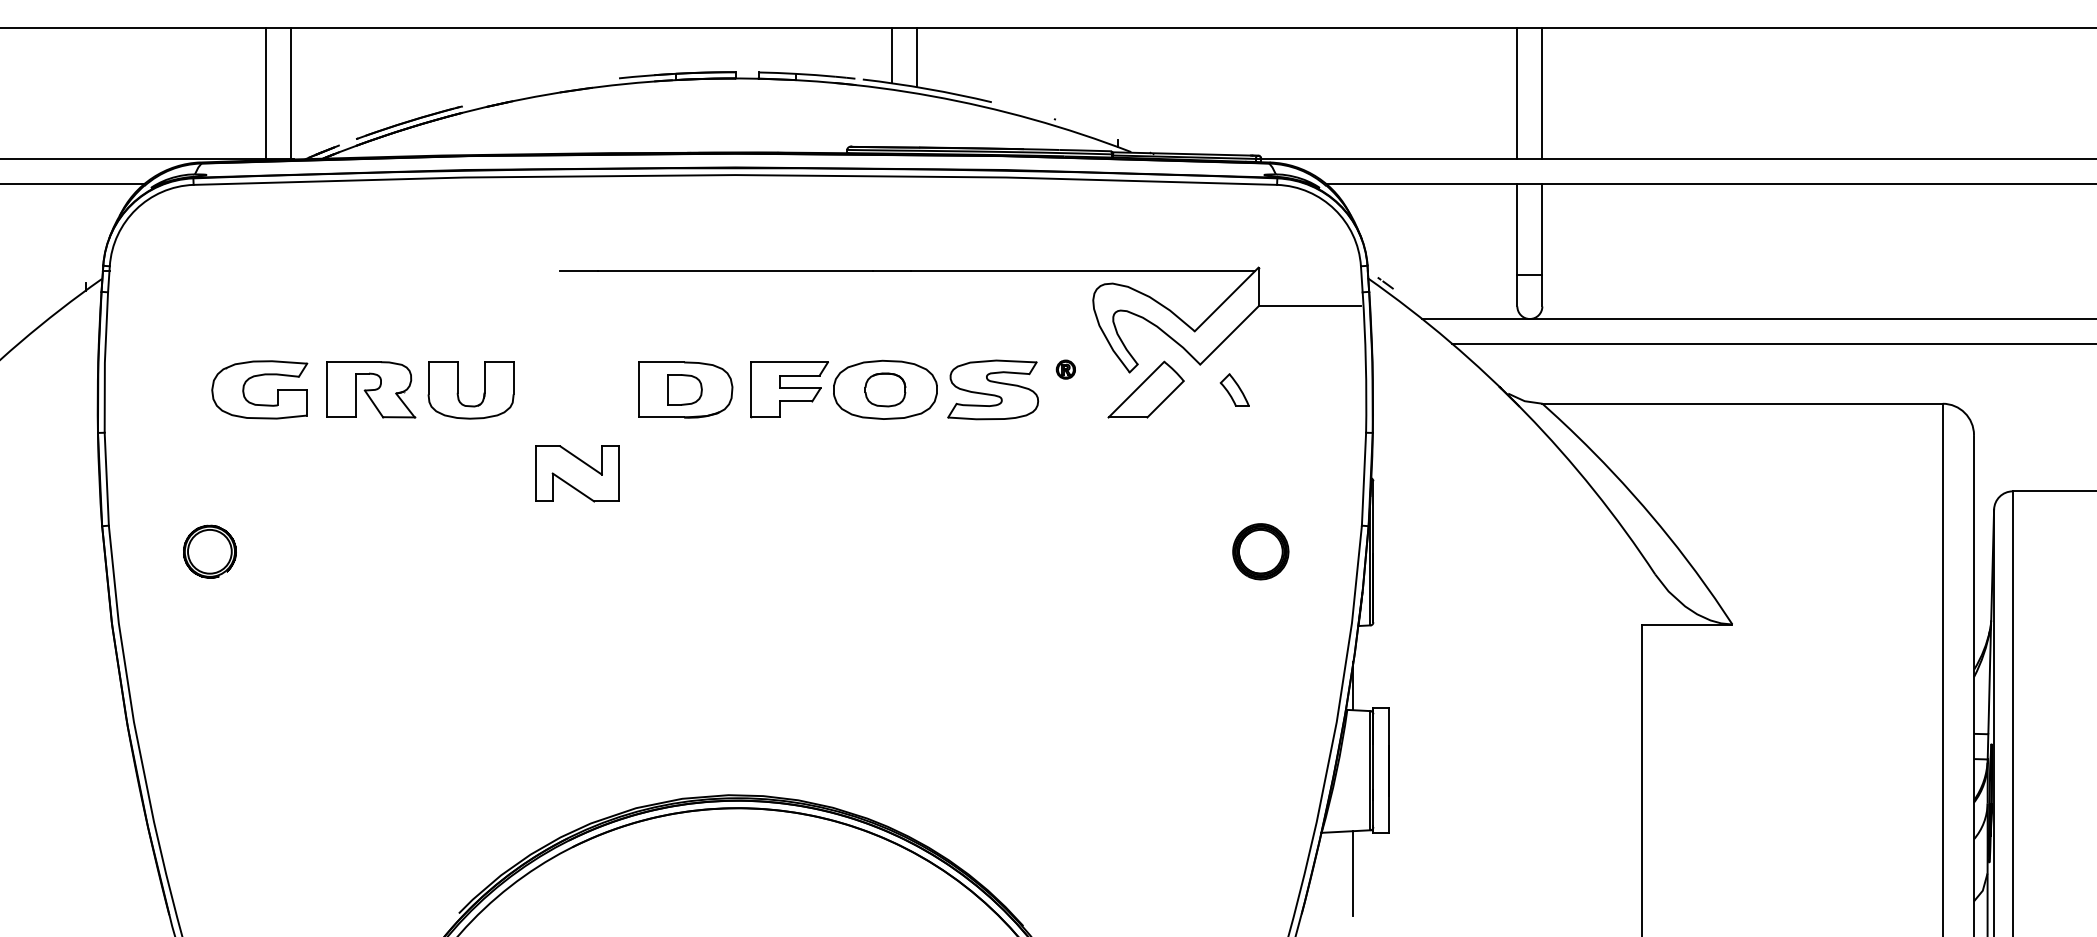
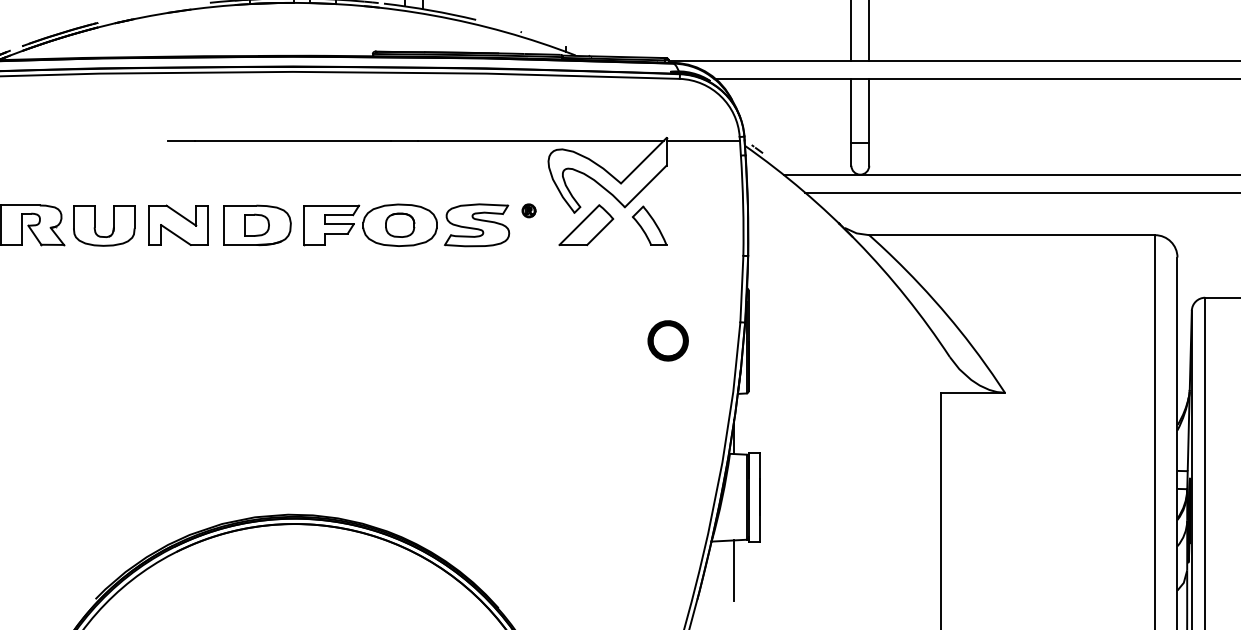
line: (1309, 306) -> (702, 140), moved
part: (1234, 389) -> (649, 225), size x1.67
part: (577, 473) -> (178, 225), moved

